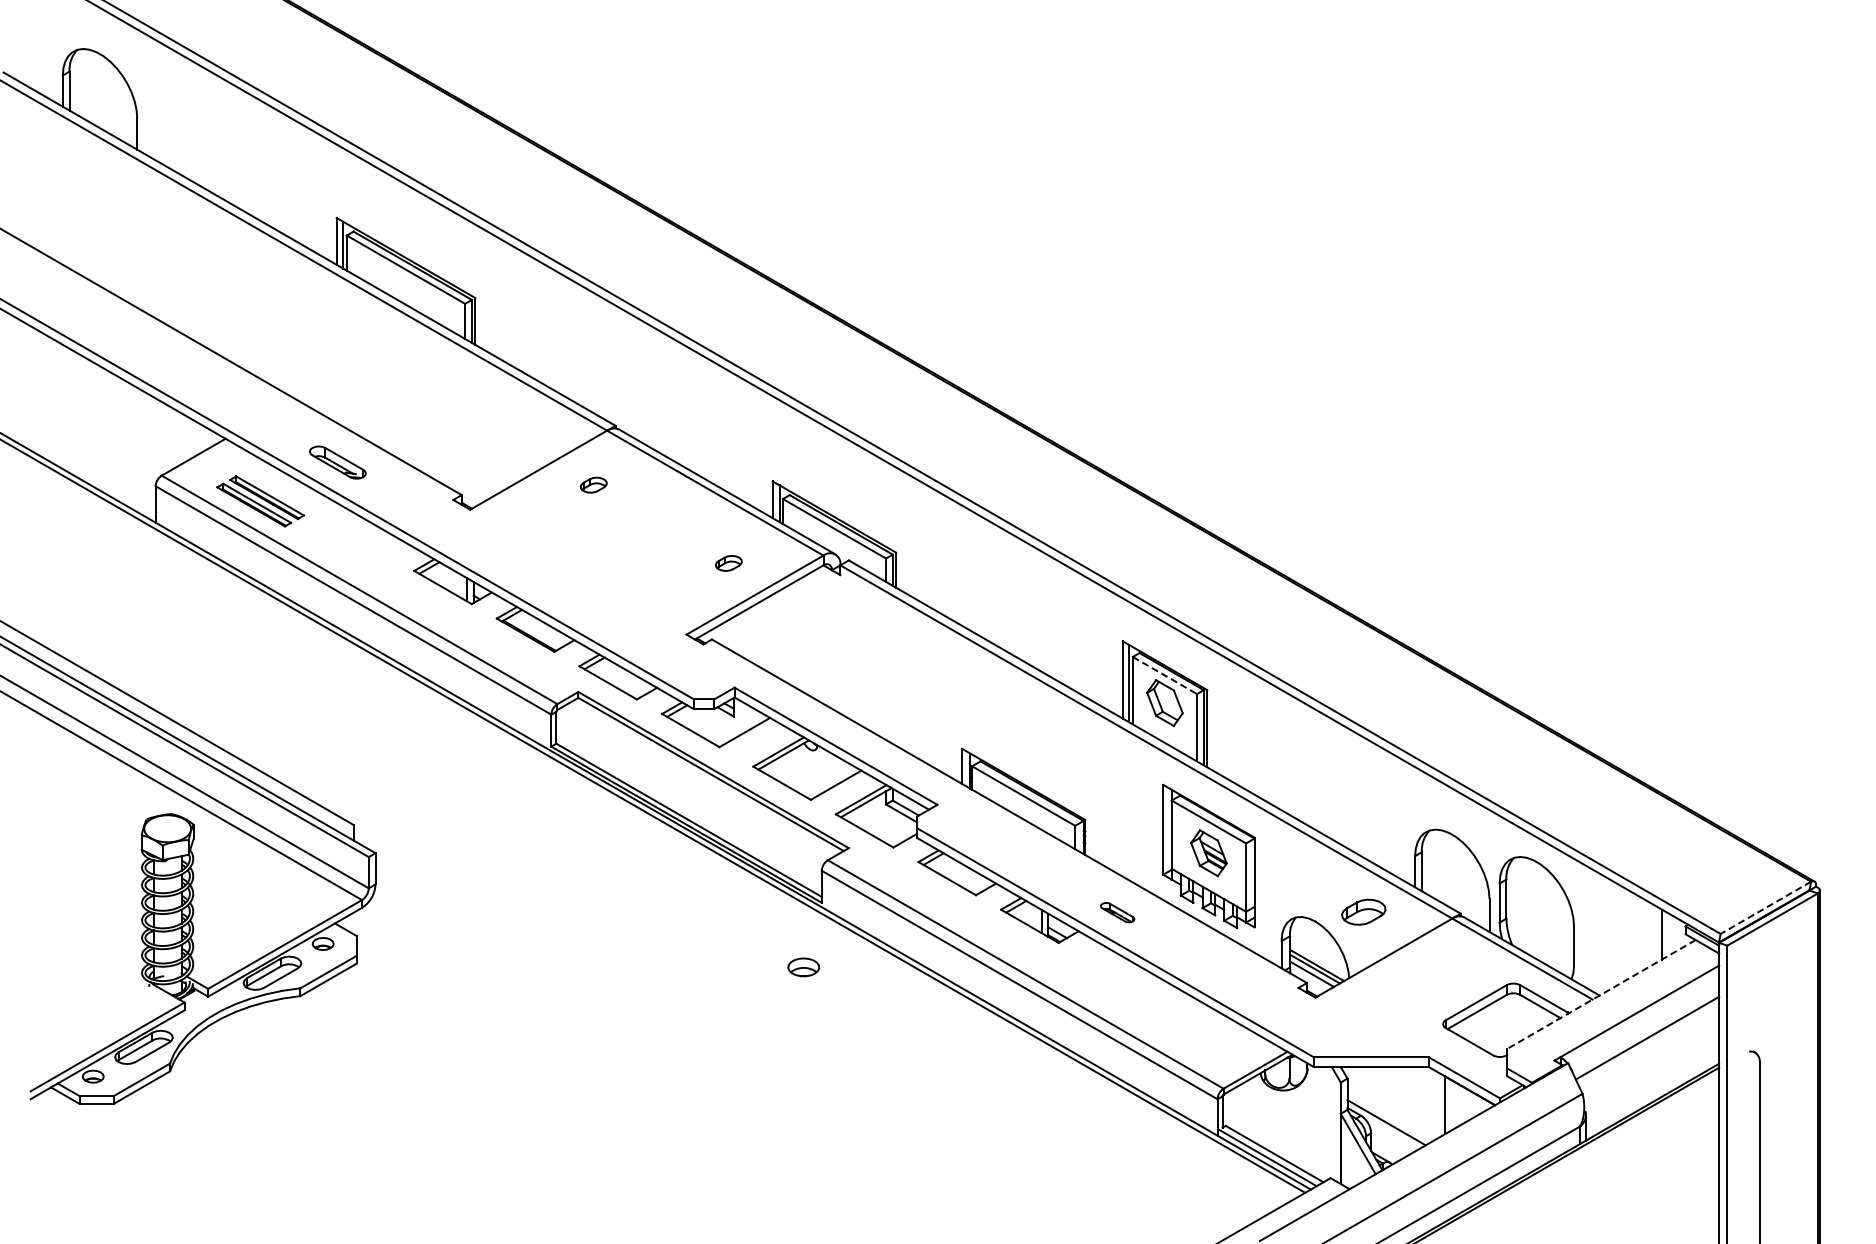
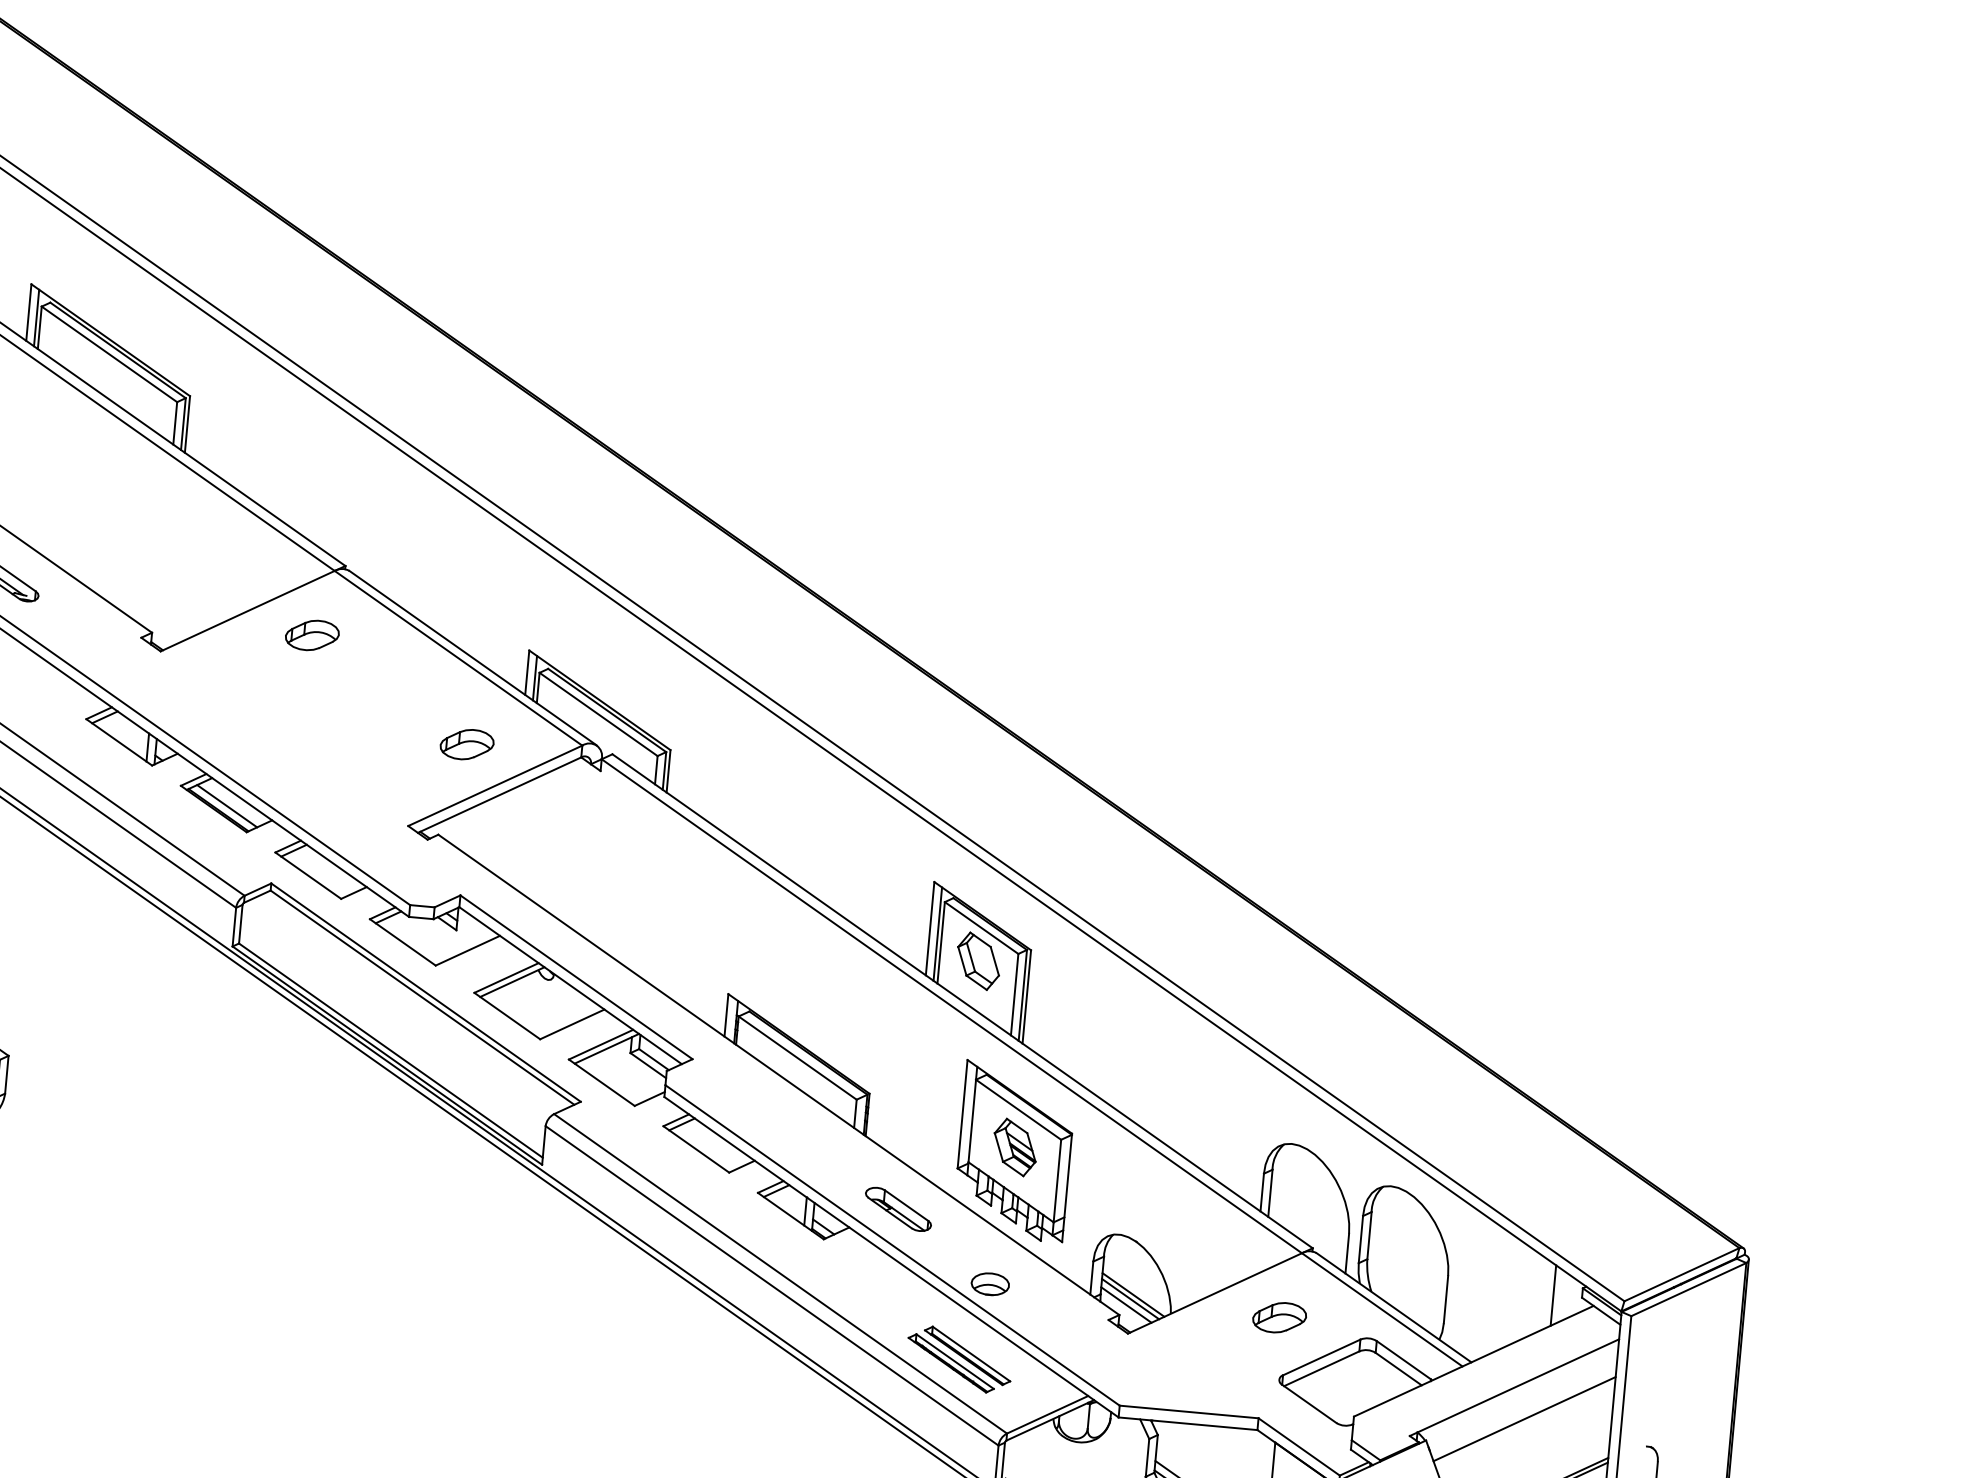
part: (593, 484) -> (312, 634), size x1.67
part: (728, 563) -> (466, 744), size x1.67
line: (536, 631) -> (227, 805), added
line: (1165, 675) -> (982, 928), dashed -> solid
line: (1765, 908) -> (1681, 1275), dashed -> solid
part: (1363, 911) -> (1279, 1316), moved
part: (1117, 912) -> (898, 1209), size x1.67
part: (803, 967) -> (990, 1284), moved
line: (1601, 994) -> (1473, 1361), dashed -> solid
part: (1178, 1031) -> (958, 1359), added

